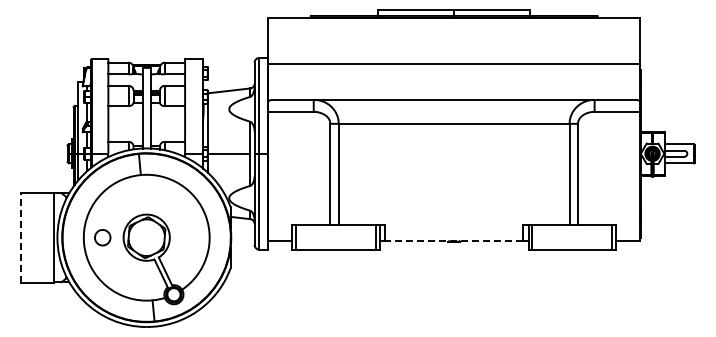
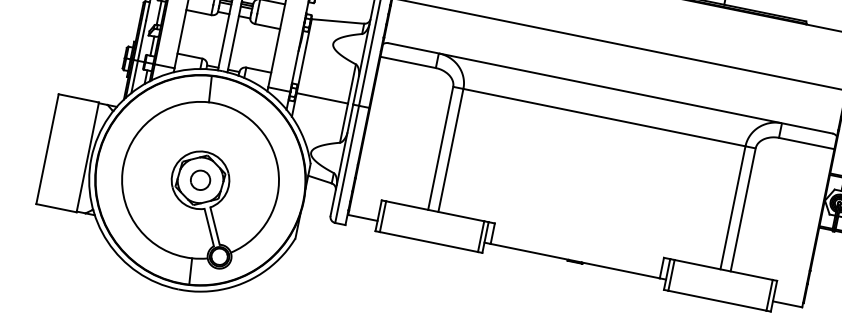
line: (21, 237) -> (47, 148), dashed -> solid
part: (102, 237) -> (200, 180), moved
line: (453, 241) -> (574, 261), dashed -> solid

